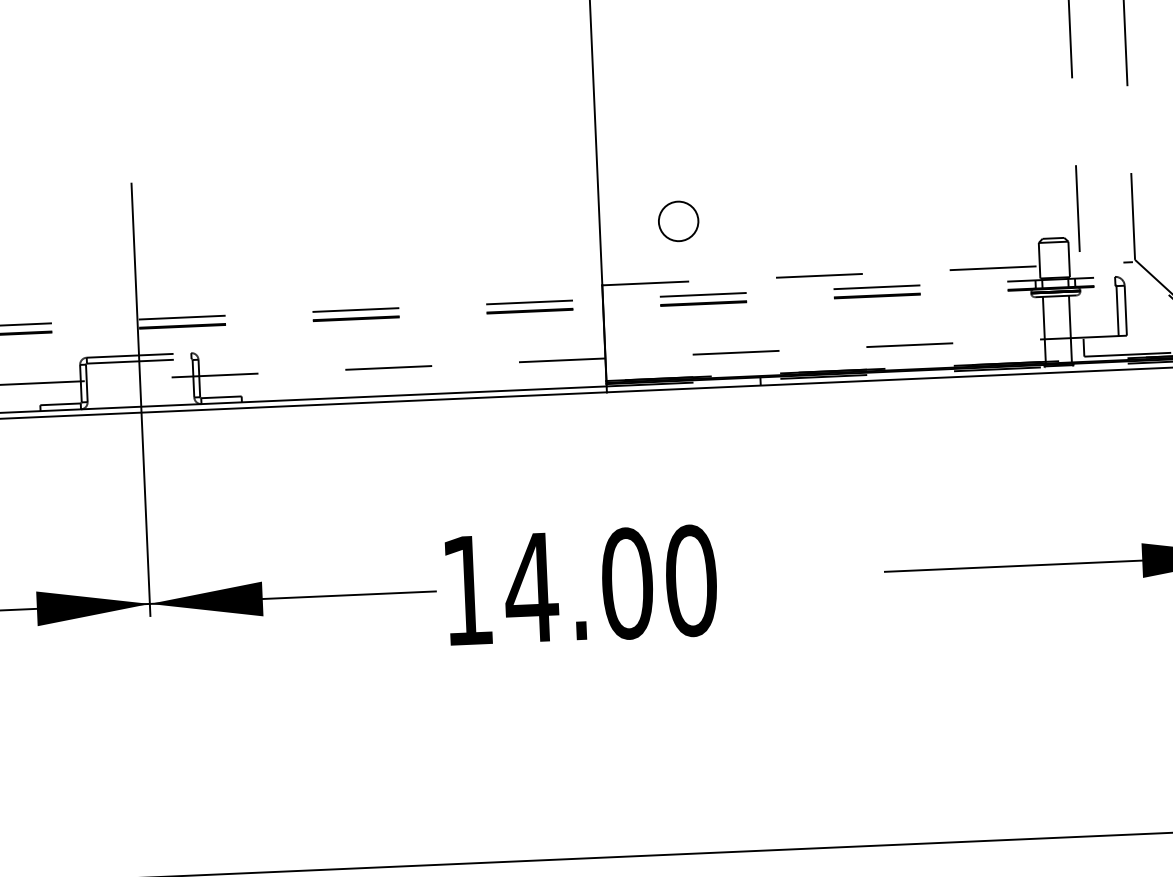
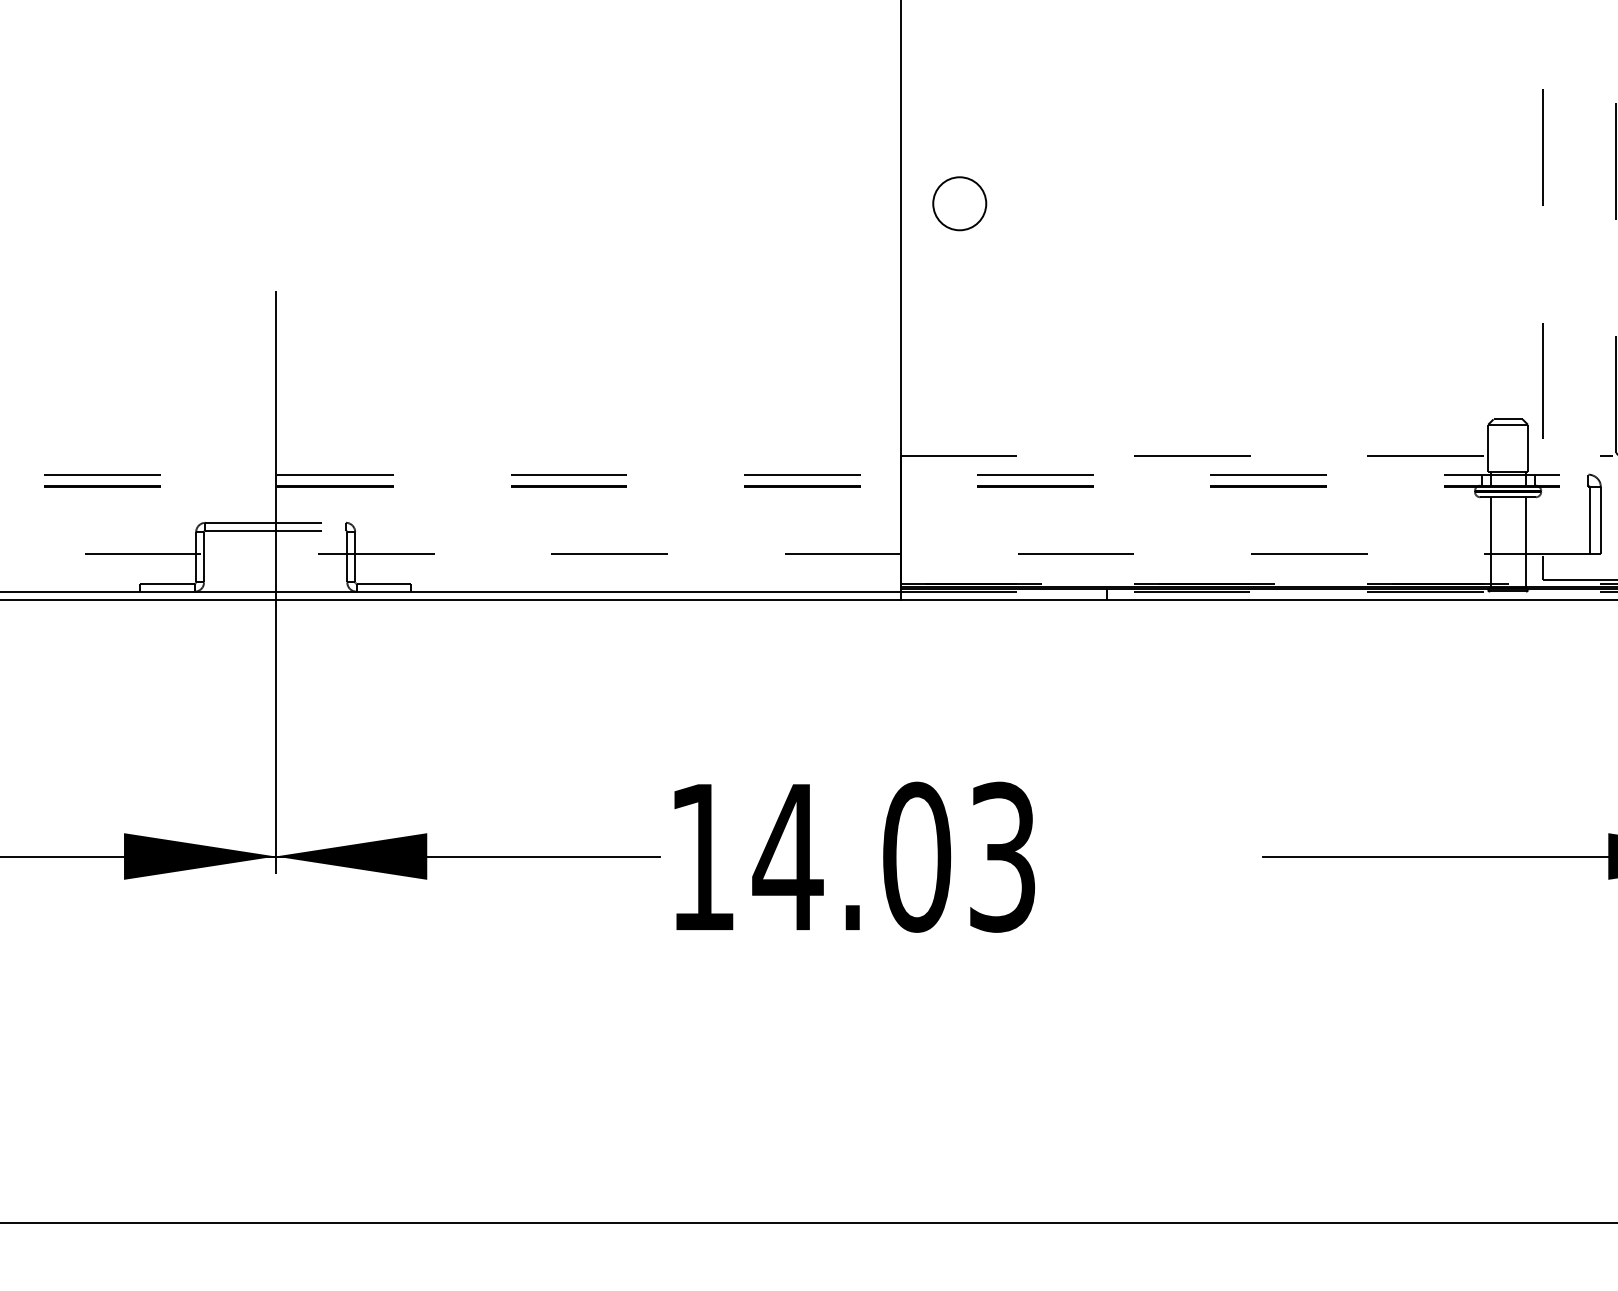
circle: (678, 221) -> (959, 203), moved
text: (691, 580) -> (1002, 856), 14.00 -> 14.03

